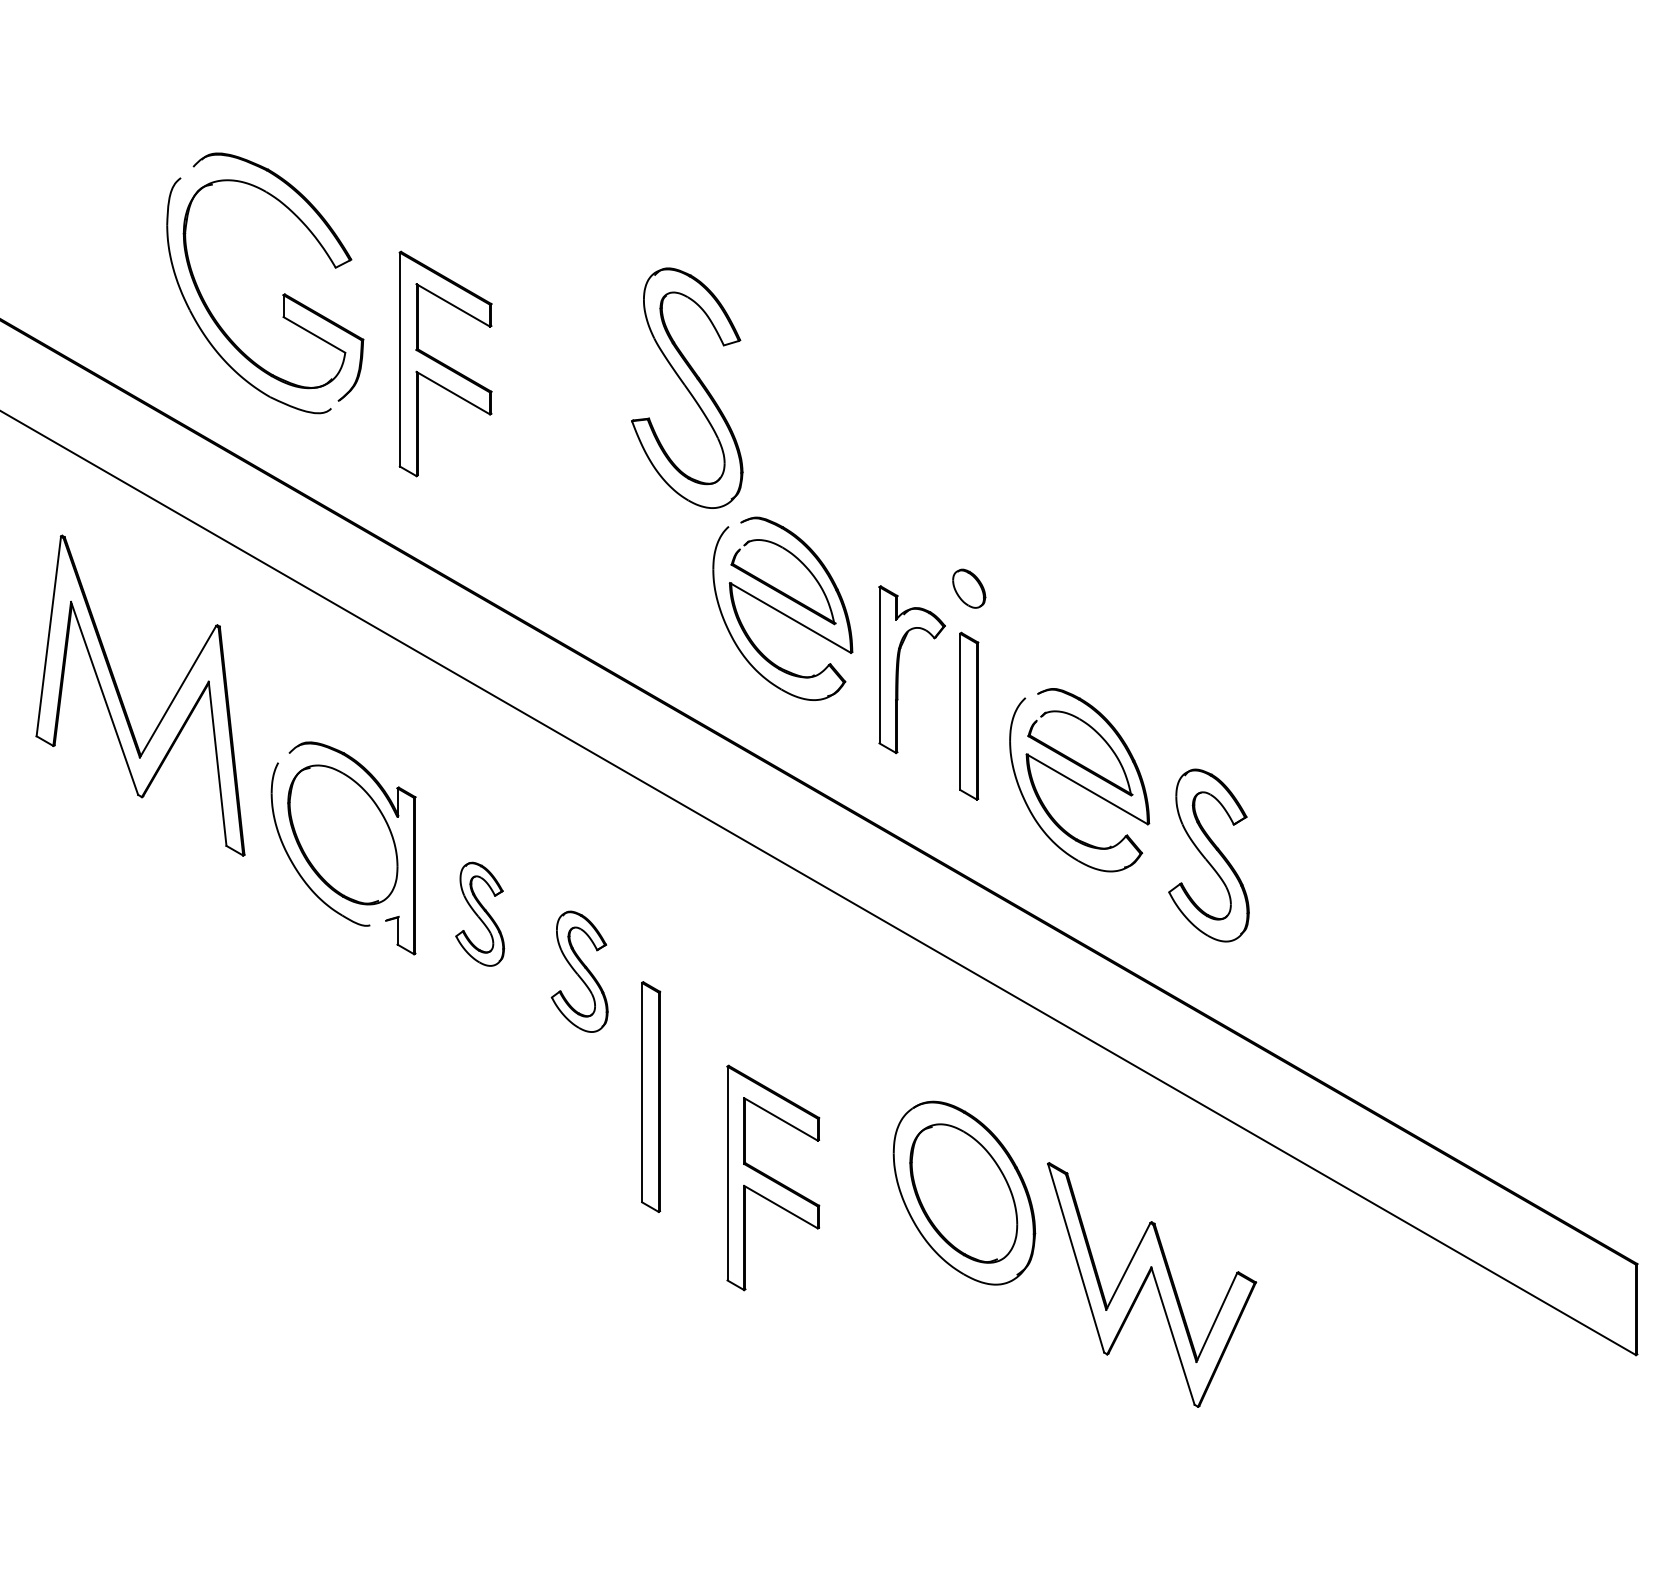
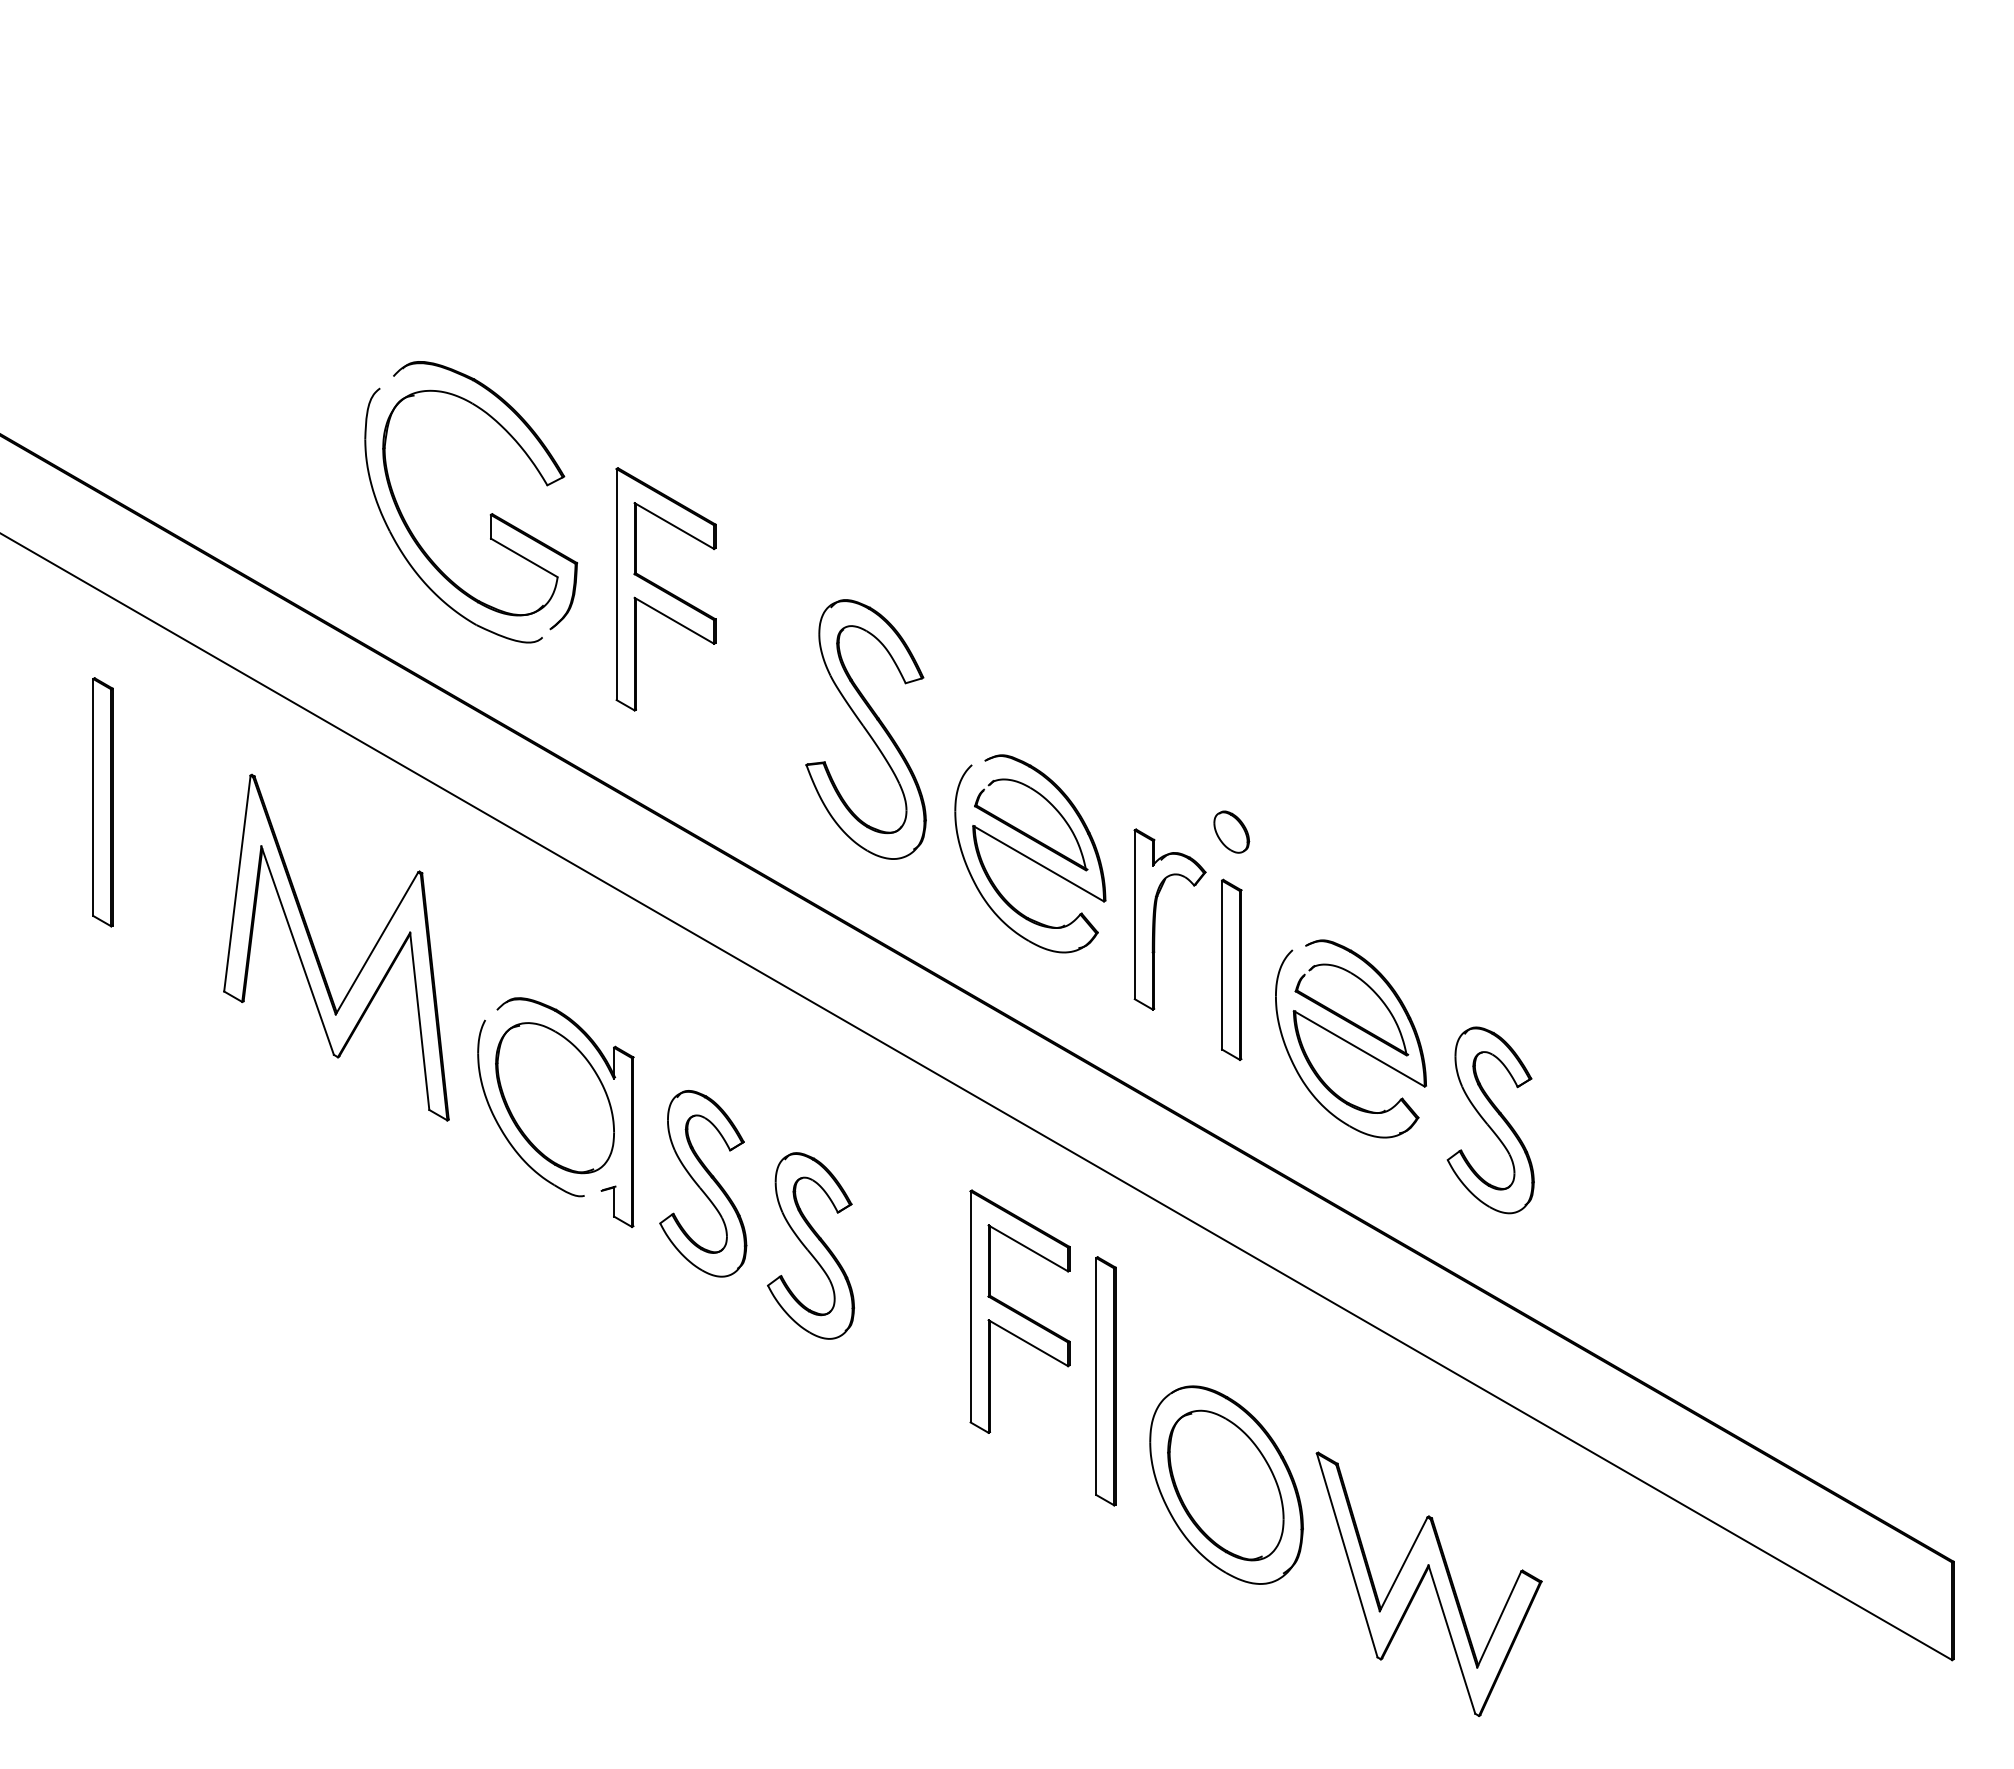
part: (686, 388) -> (865, 729), moved
part: (480, 913) -> (703, 1183), size x1.67
part: (579, 971) -> (810, 1245), size x1.43
part: (650, 1097) -> (1105, 1381), moved
part: (772, 1177) -> (1019, 1311), moved

